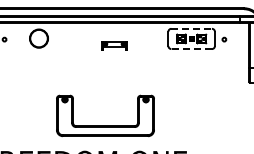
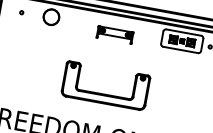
line: (192, 28) -> (184, 32), dashed -> solid
part: (114, 45) -> (115, 34), size x1.67
line: (191, 49) -> (180, 50), dashed -> solid
part: (105, 125) -> (104, 94), moved

